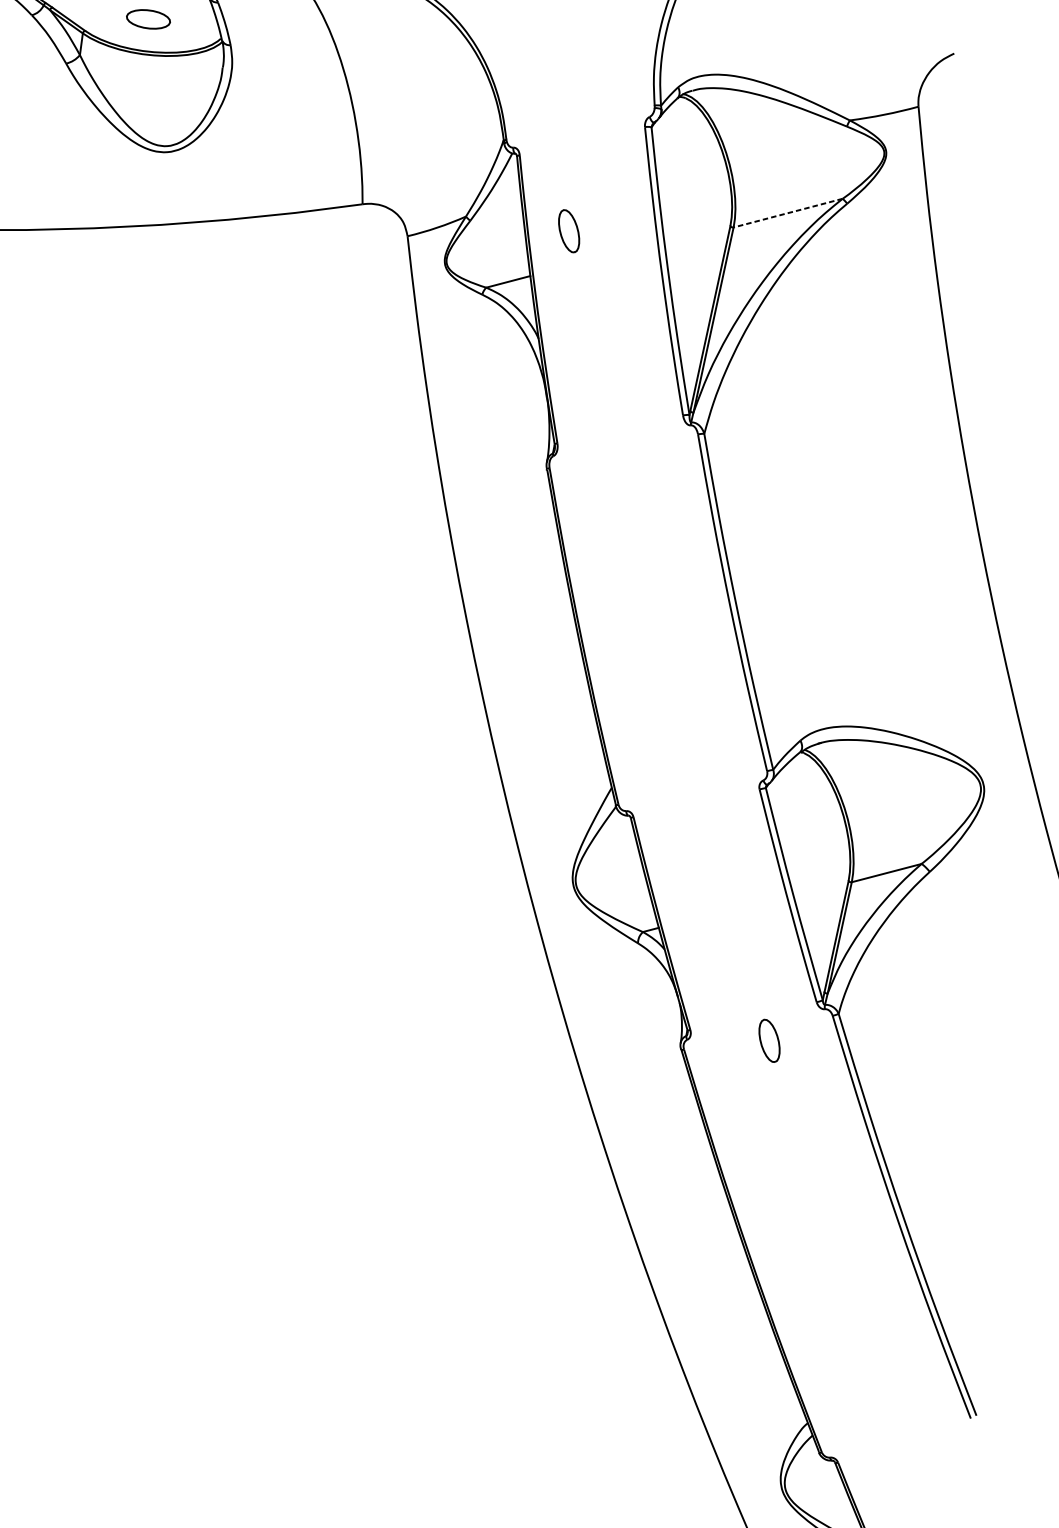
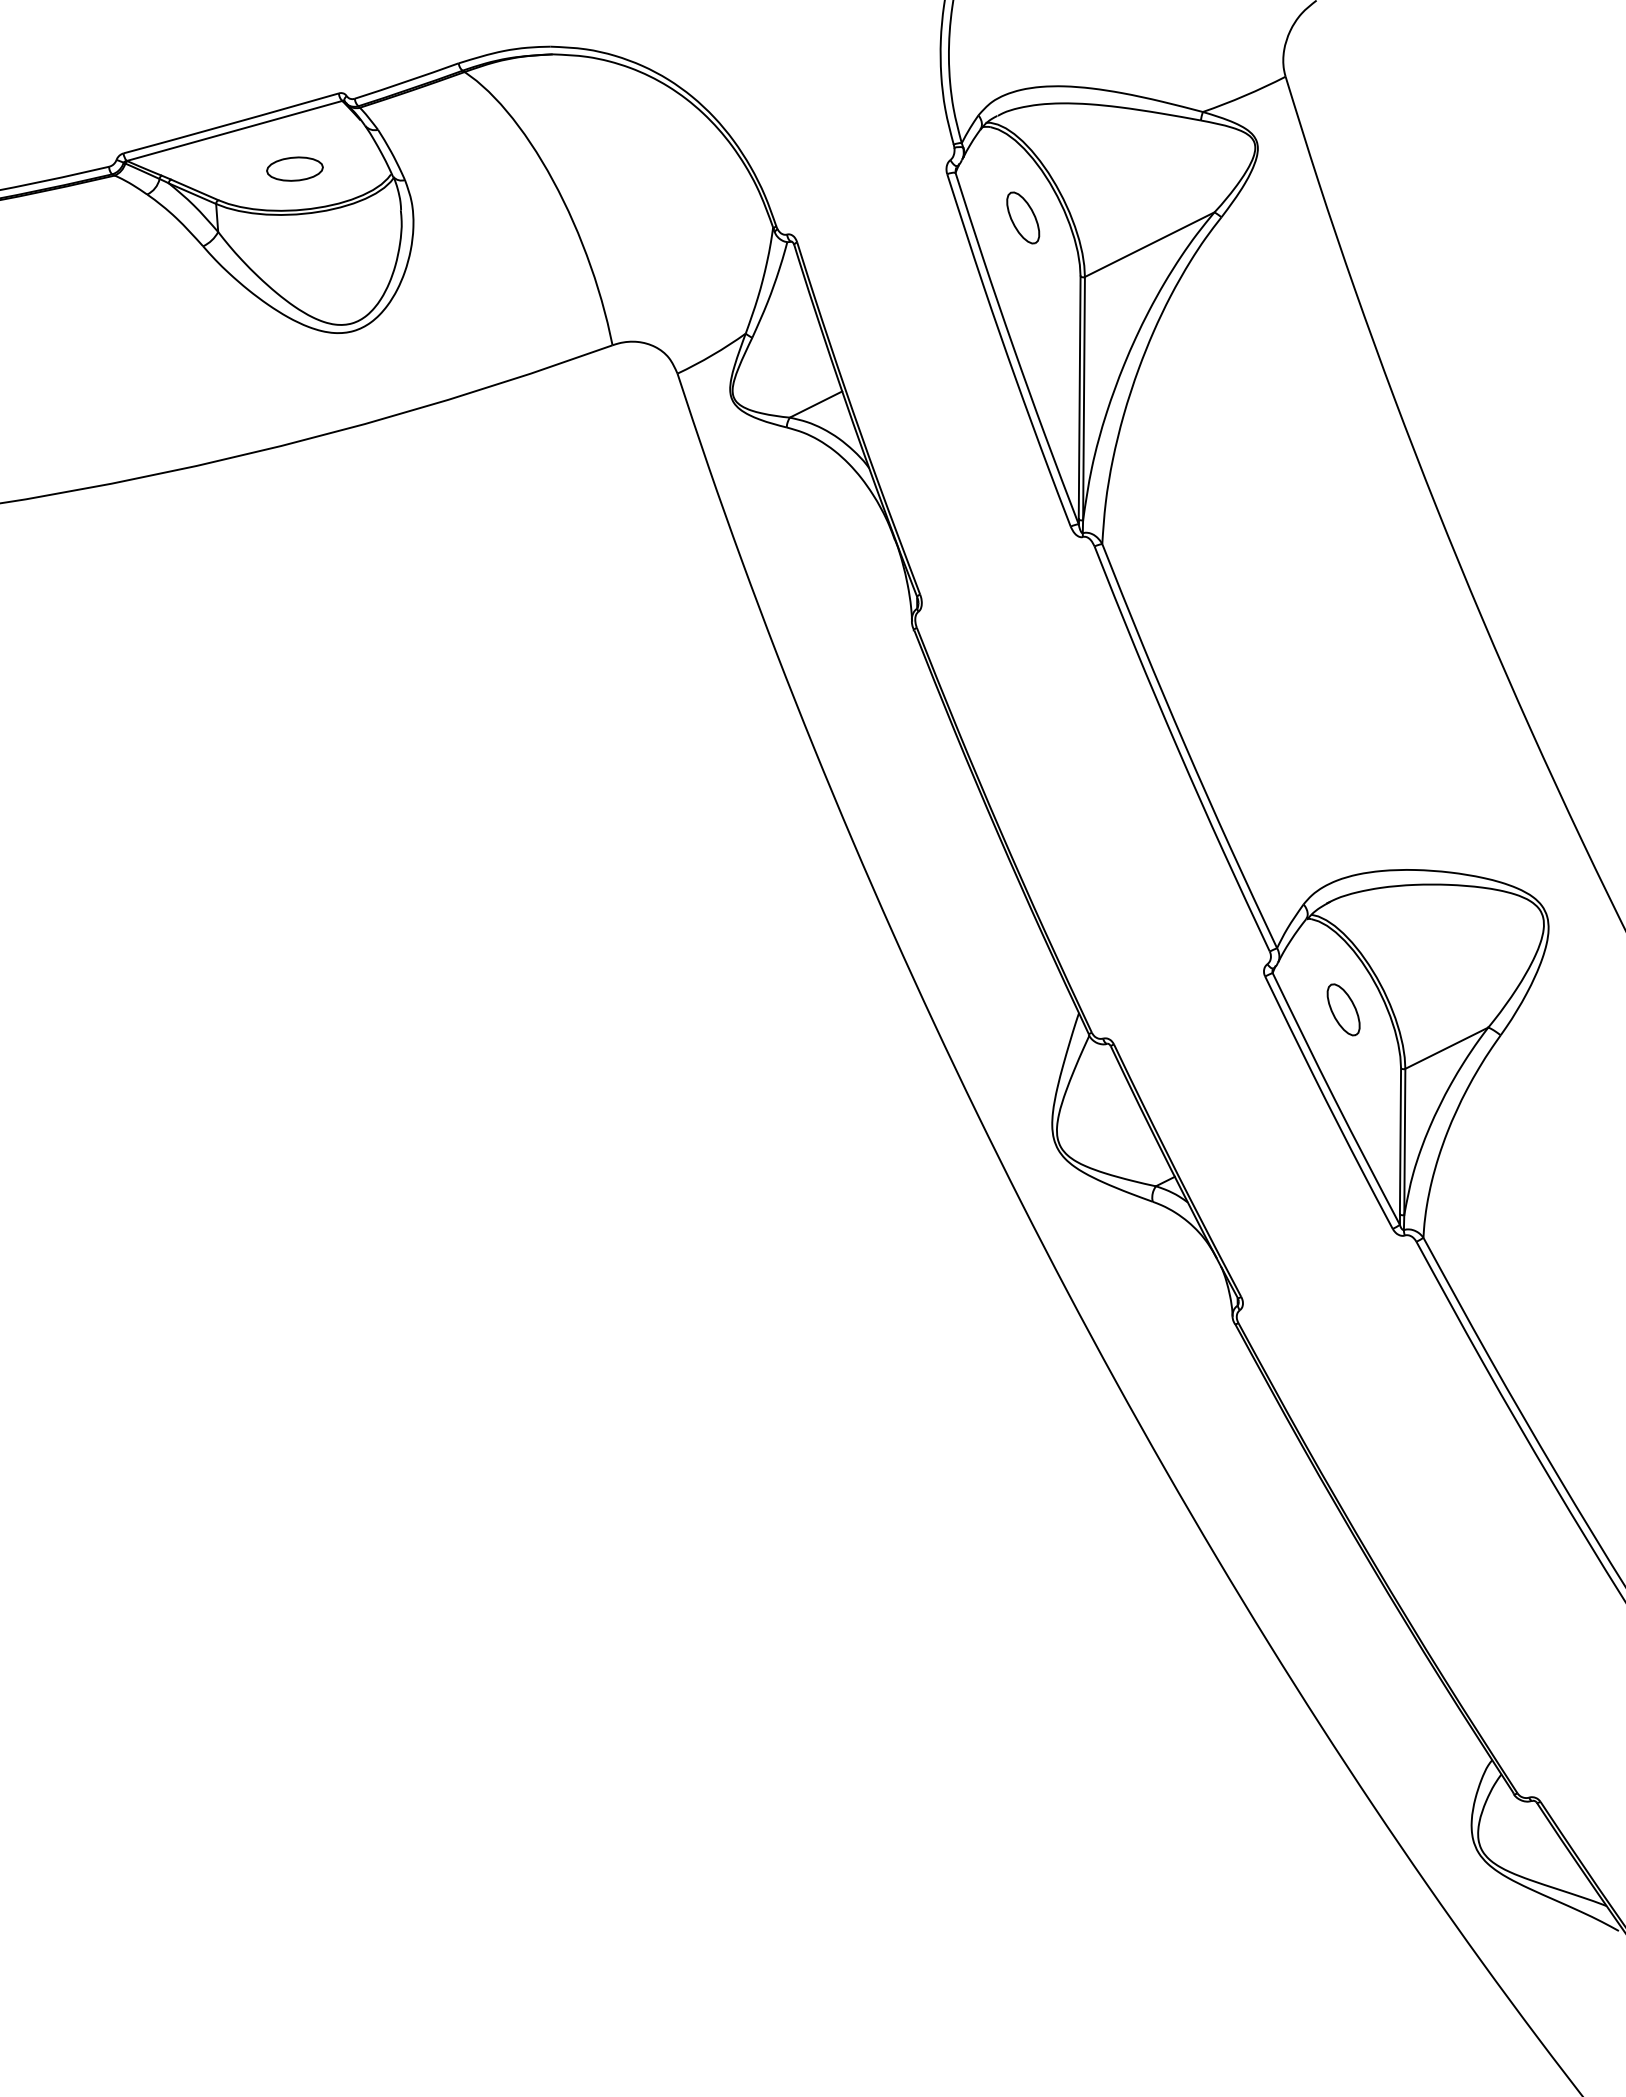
line: (788, 212) -> (1149, 244), dashed -> solid
part: (569, 230) -> (1023, 217), moved
part: (769, 1040) -> (1343, 1009), moved

